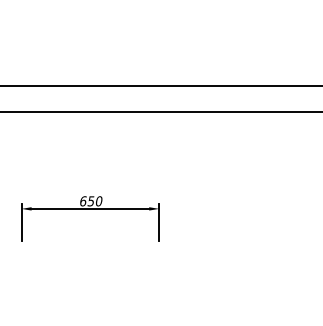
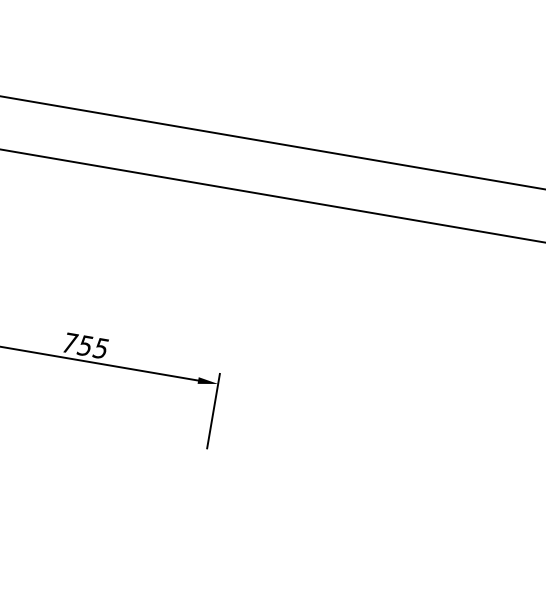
text: (91, 201) -> (86, 346), 650 -> 755

